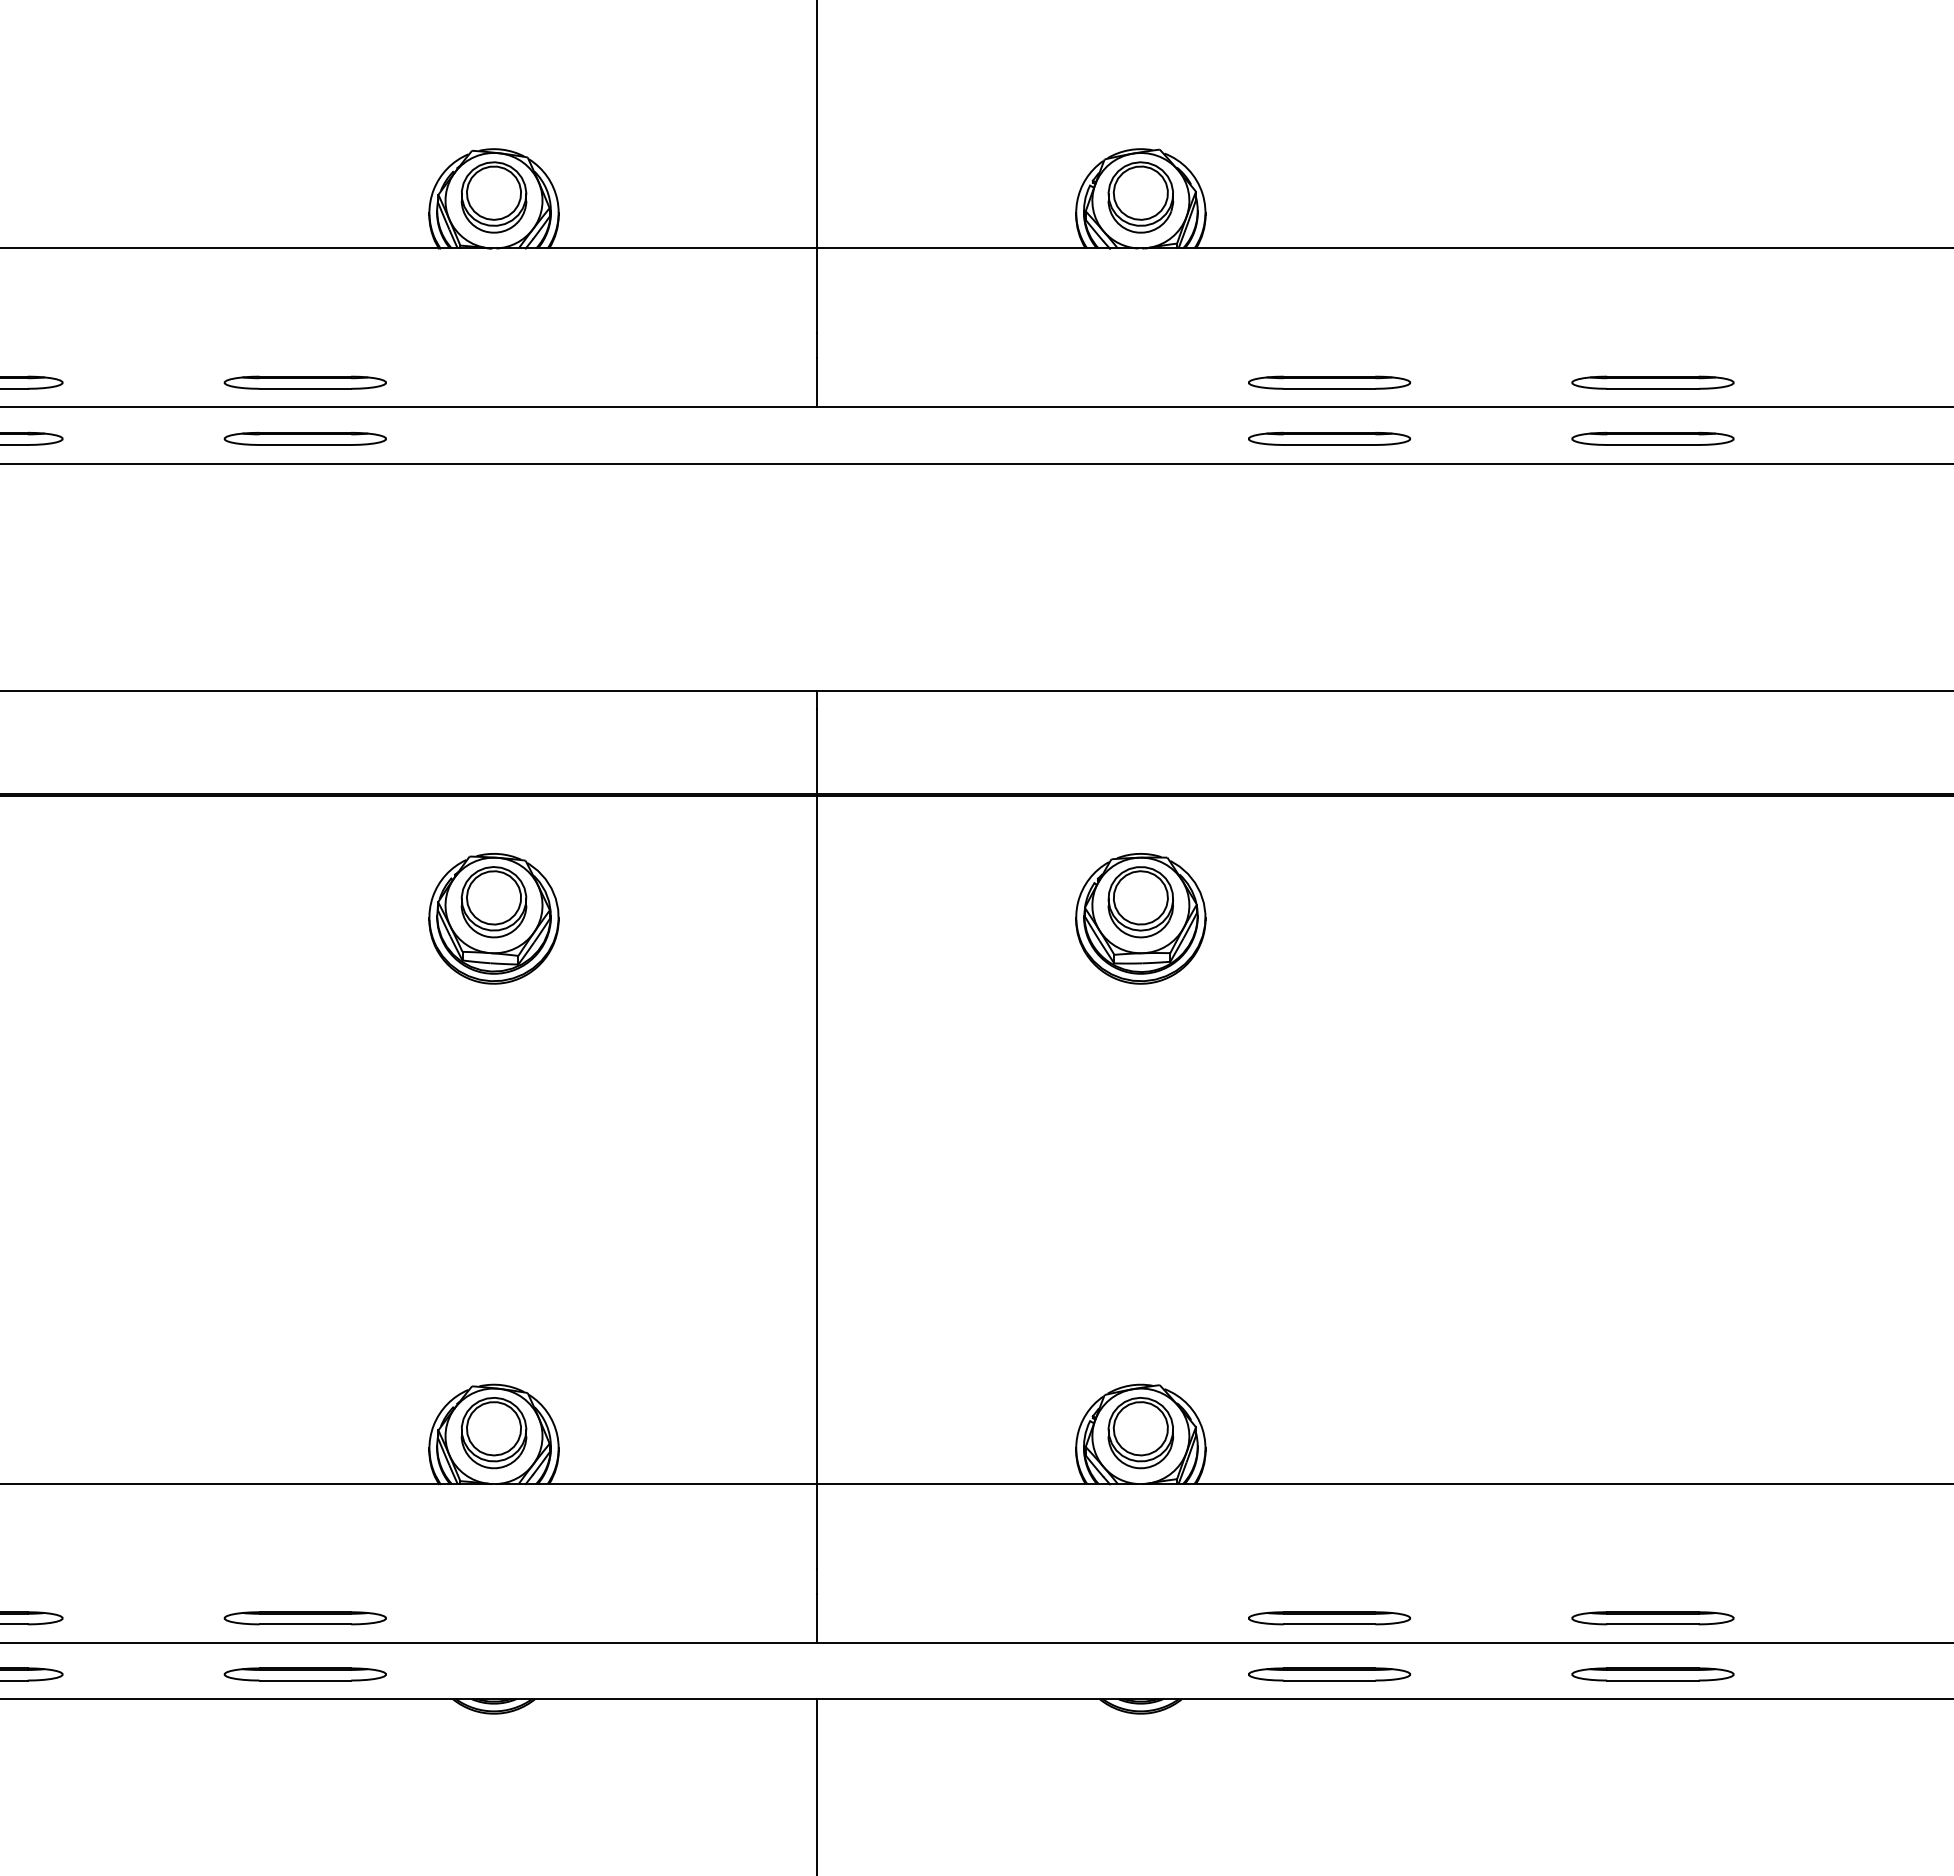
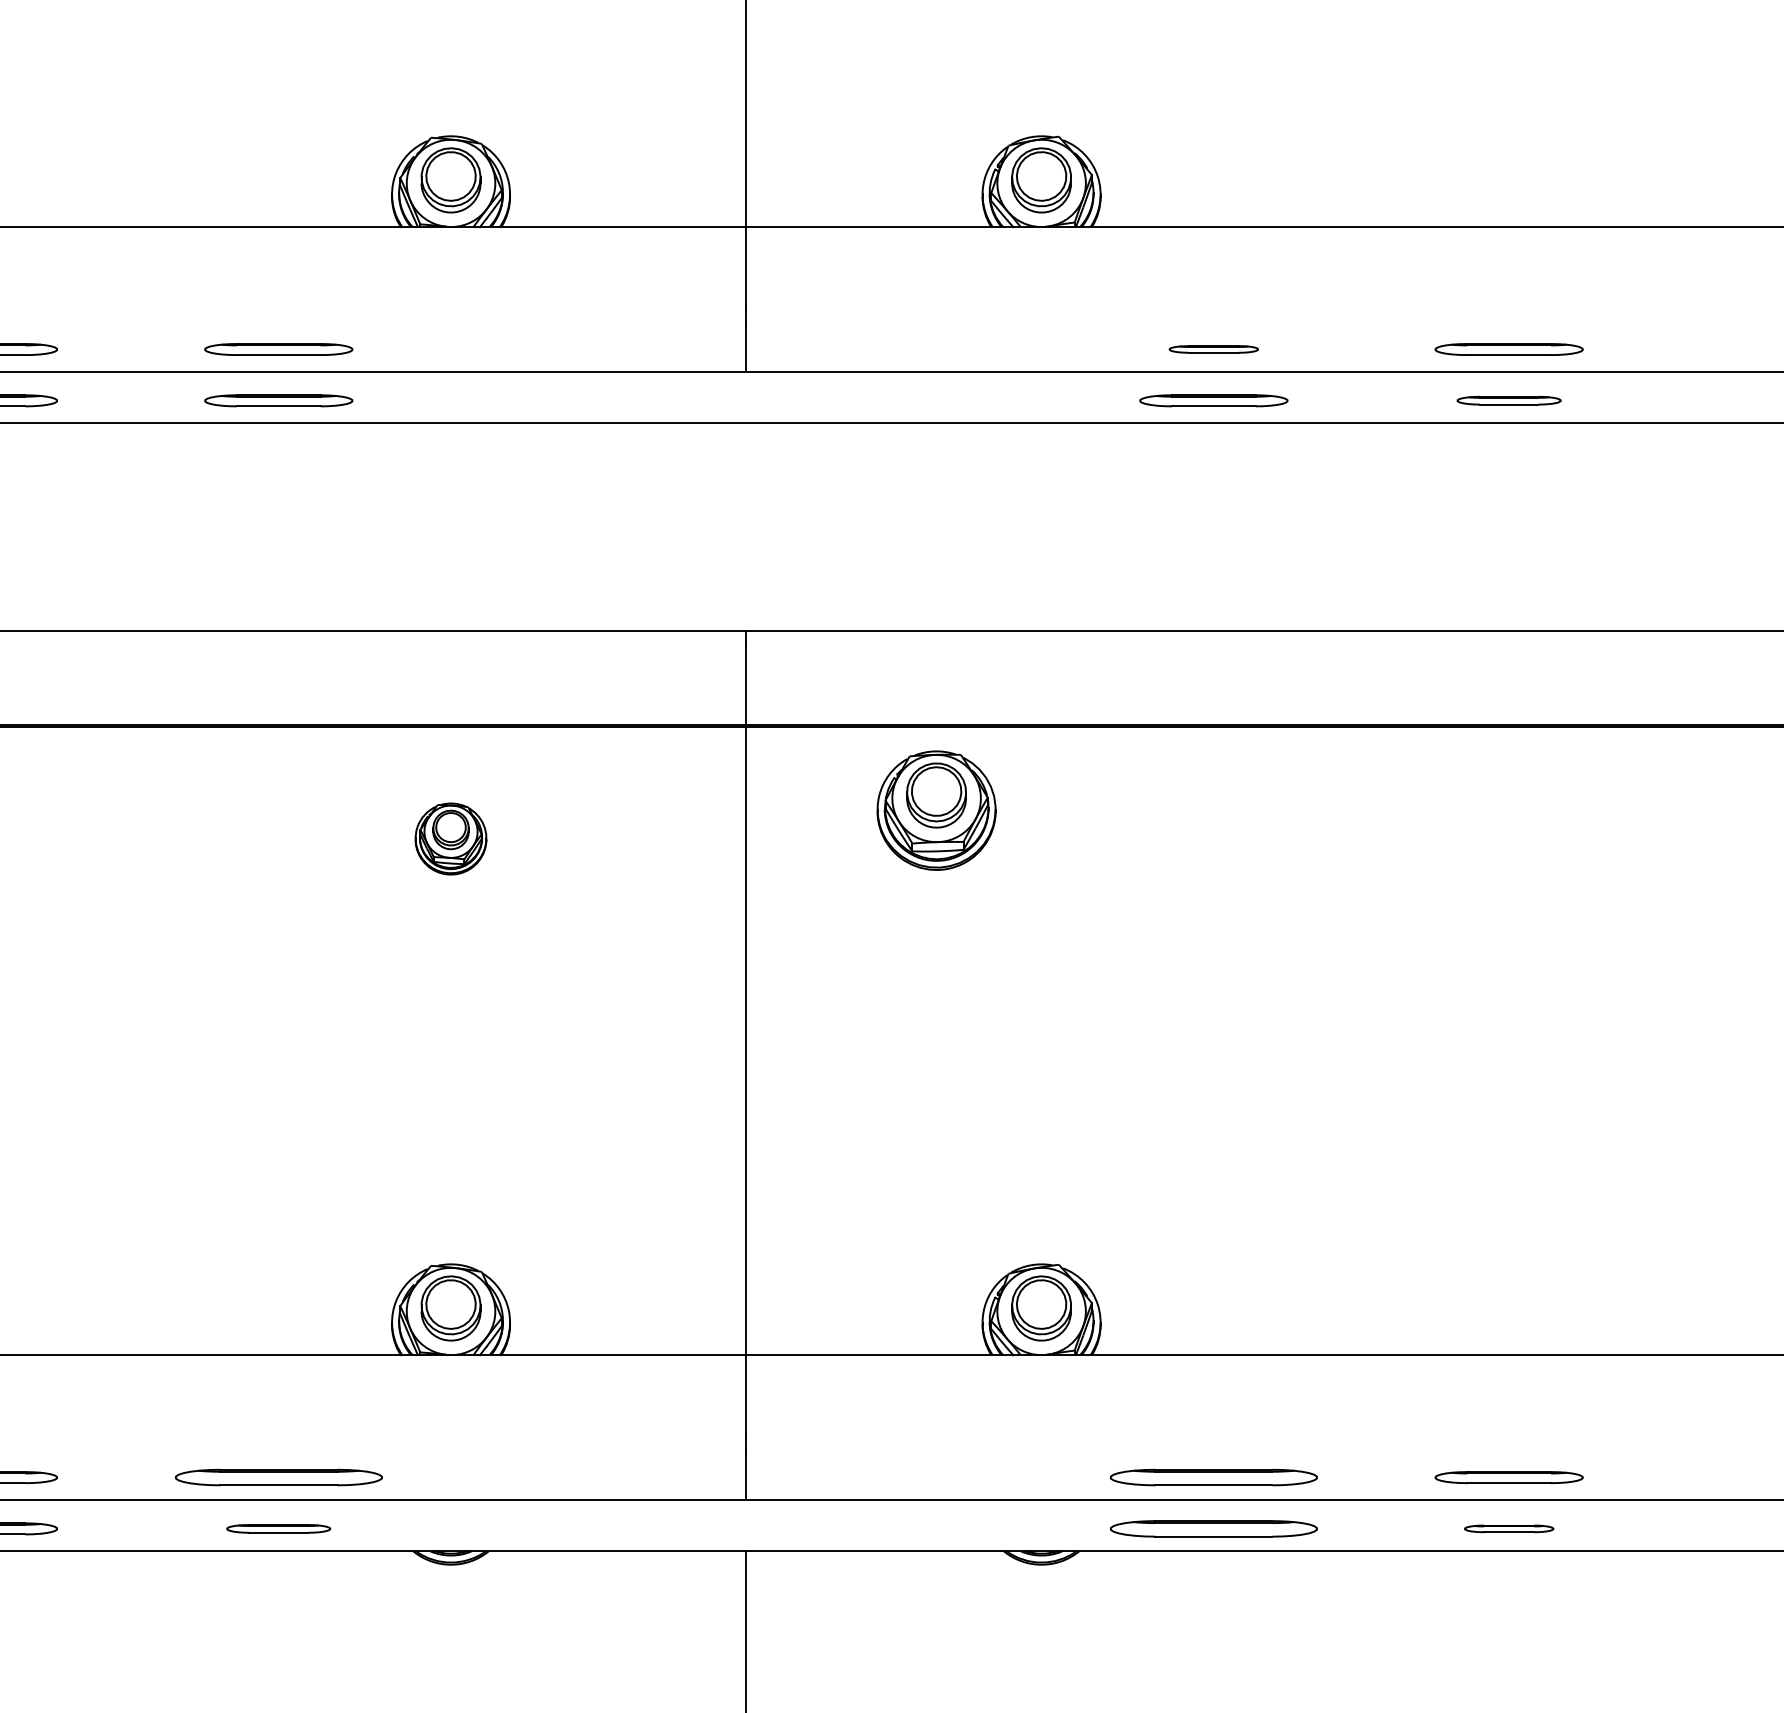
part: (1329, 382) -> (1213, 349), size x0.6
part: (1652, 438) -> (1508, 400), size x0.7
part: (493, 918) -> (450, 838), size x0.6
part: (1140, 918) -> (936, 810), moved
part: (304, 1618) -> (278, 1477), size x1.4
part: (1329, 1618) -> (1213, 1477), size x1.4
part: (304, 1674) -> (278, 1528), size x0.7
part: (1329, 1674) -> (1213, 1528), size x1.4
part: (1652, 1674) -> (1508, 1528), size x0.6

